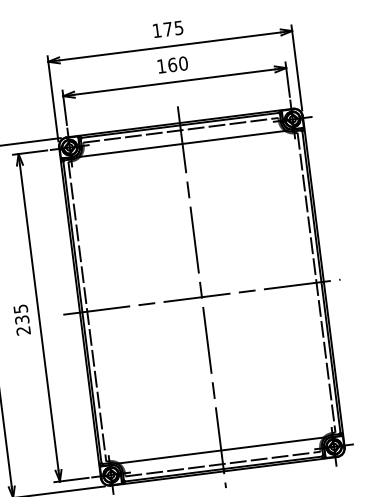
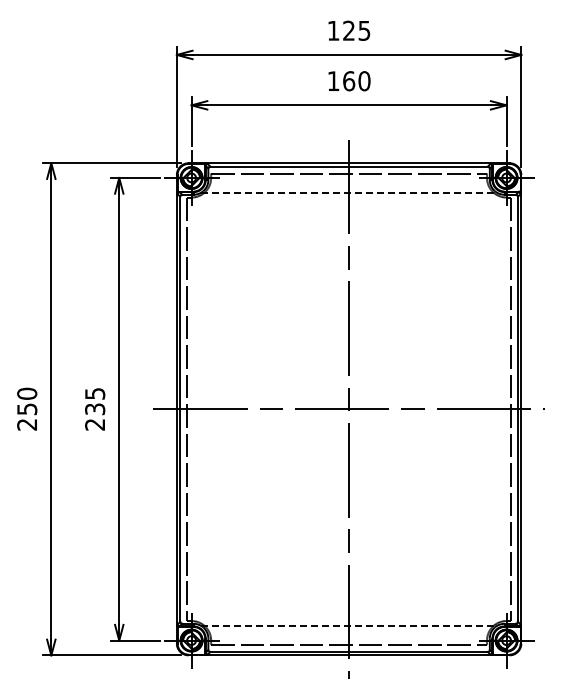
text: (167, 29) -> (348, 30), 175 -> 125
line: (182, 143) -> (349, 192), solid -> dashed
line: (221, 450) -> (349, 625), solid -> dashed

